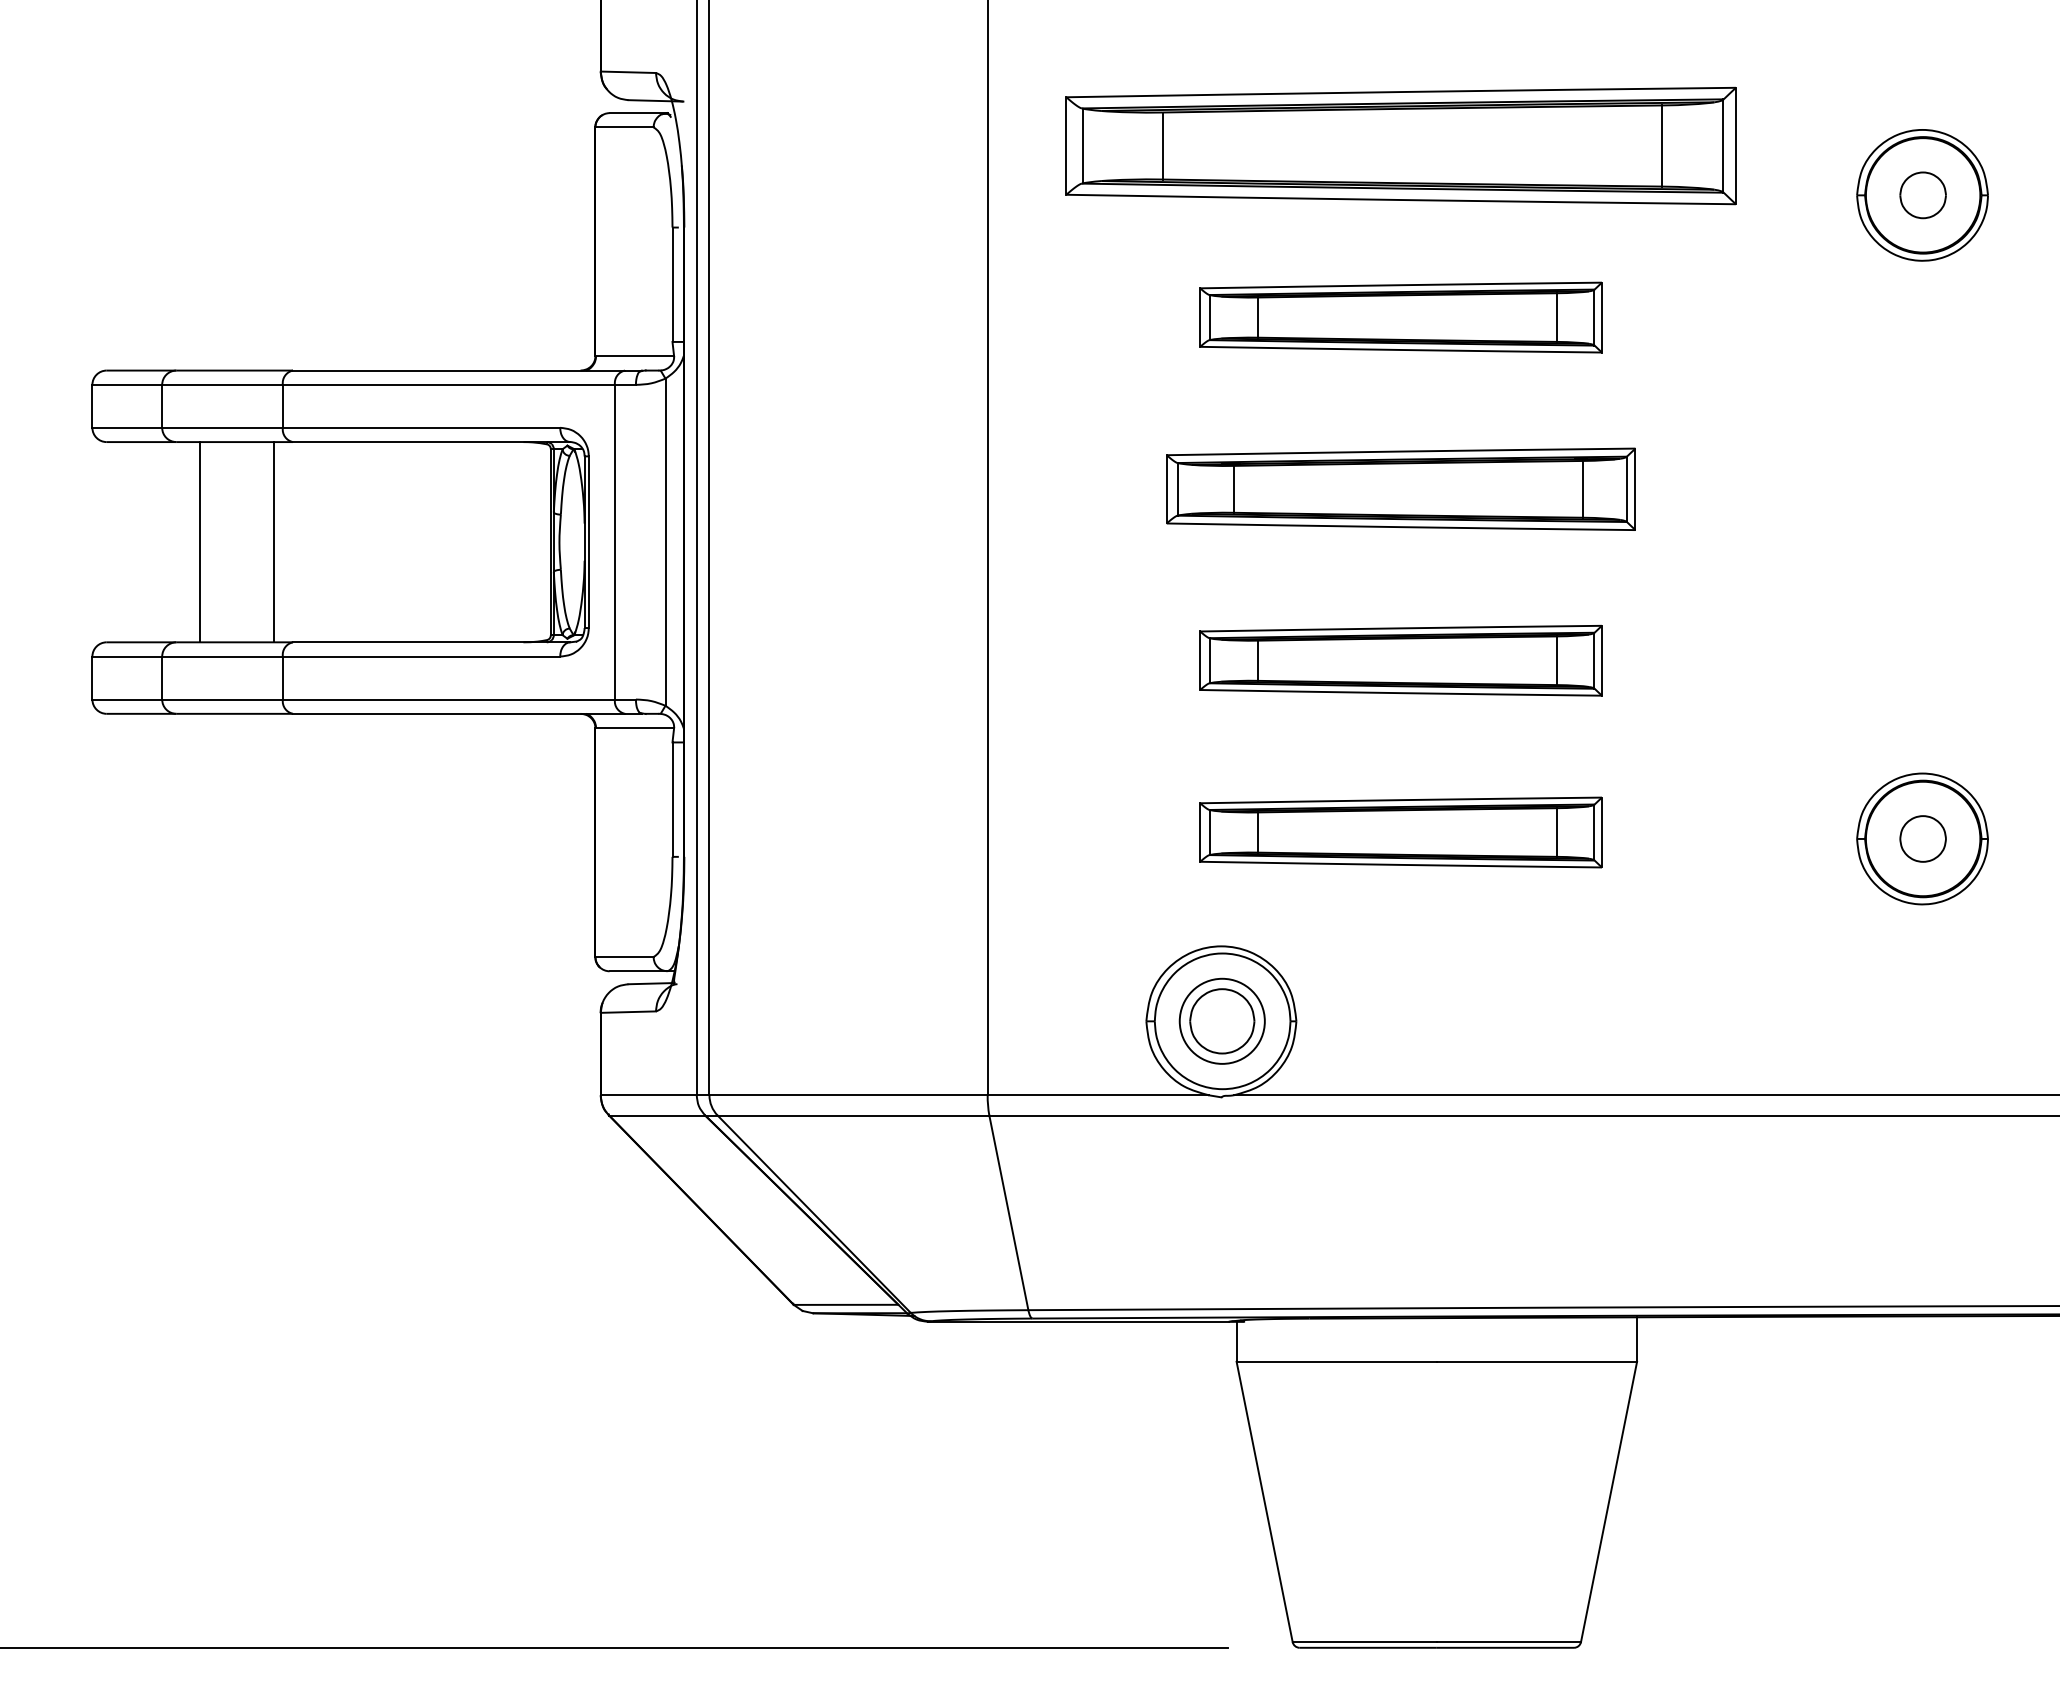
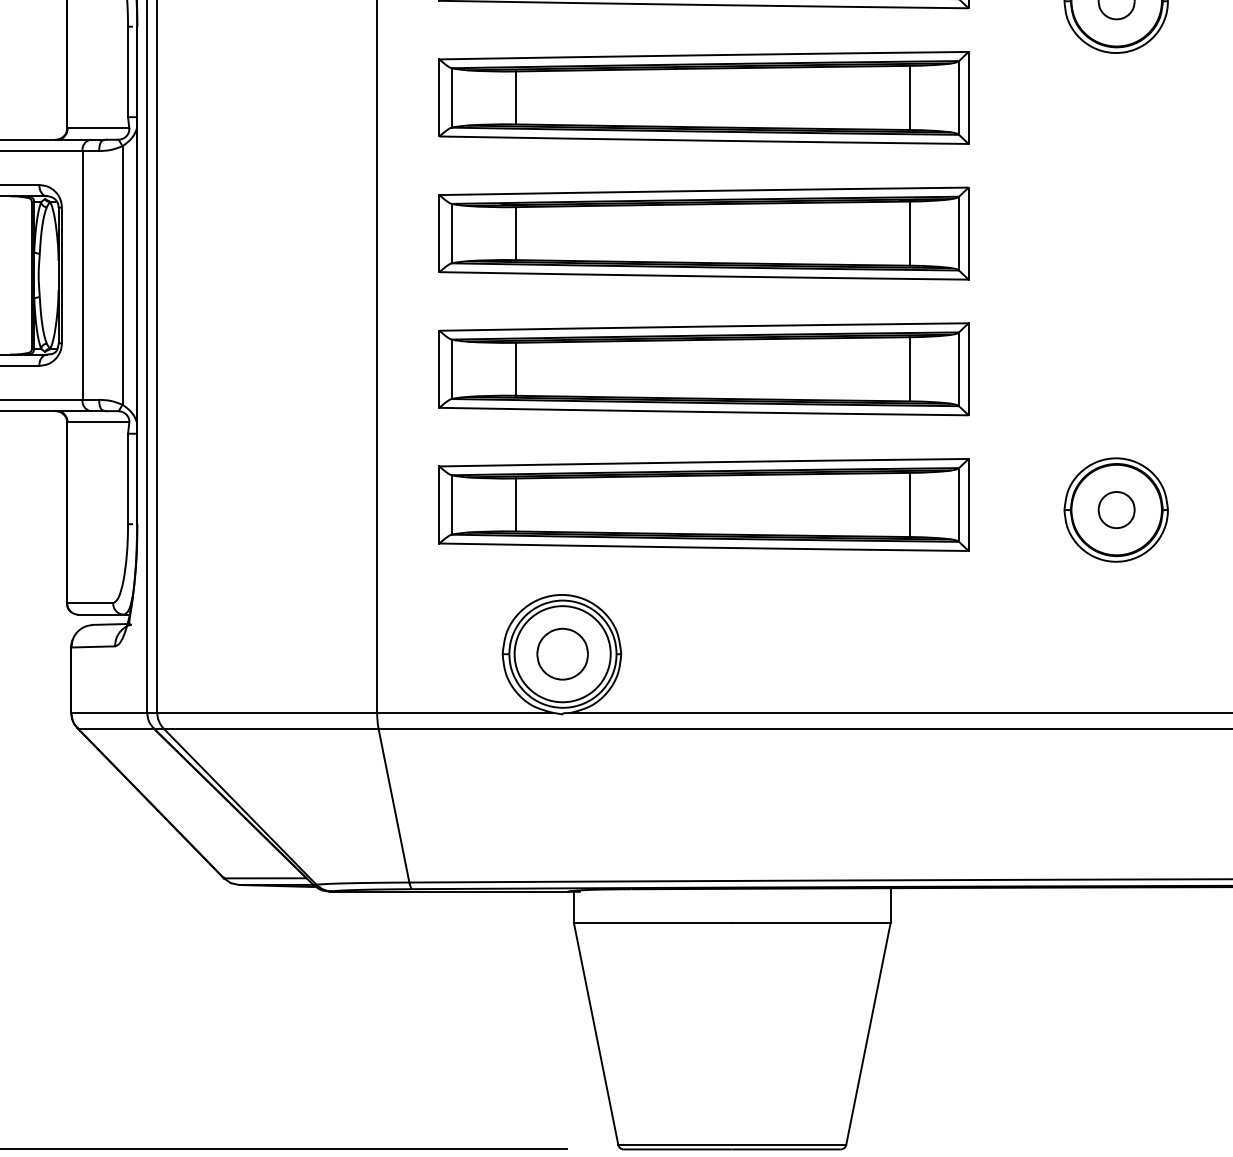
part: (1400, 317) -> (703, 97), size x1.67
part: (1400, 489) -> (703, 233), size x1.43
part: (1400, 660) -> (703, 368), size x1.67
part: (1400, 832) -> (703, 504), size x1.67
circle: (1222, 1021) -> (562, 654), size x1.43

